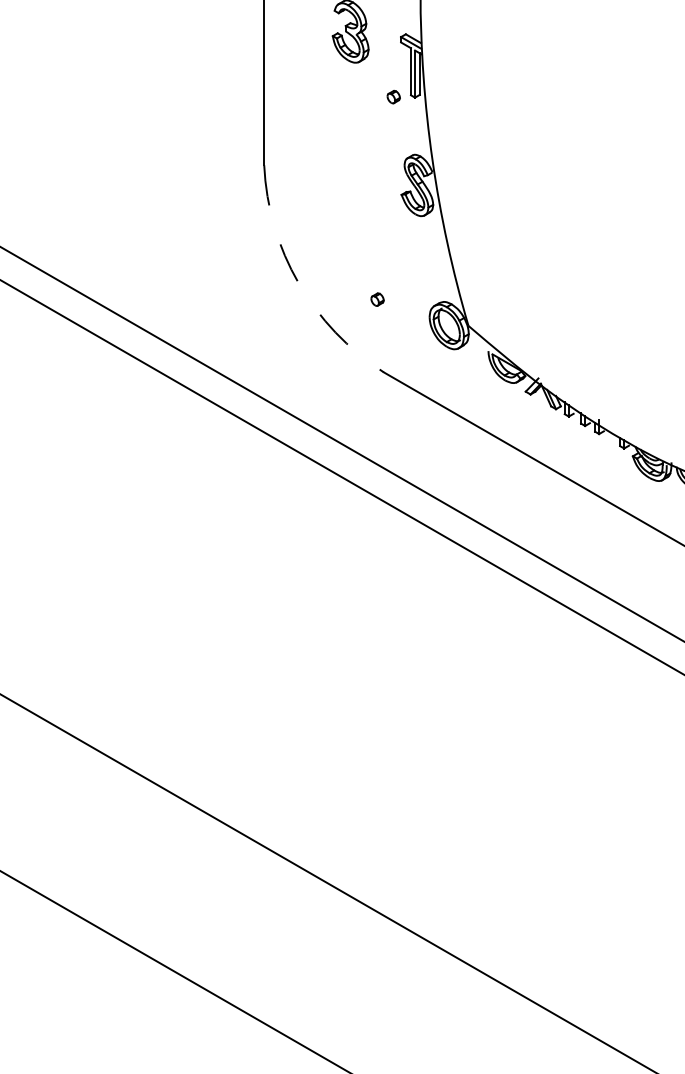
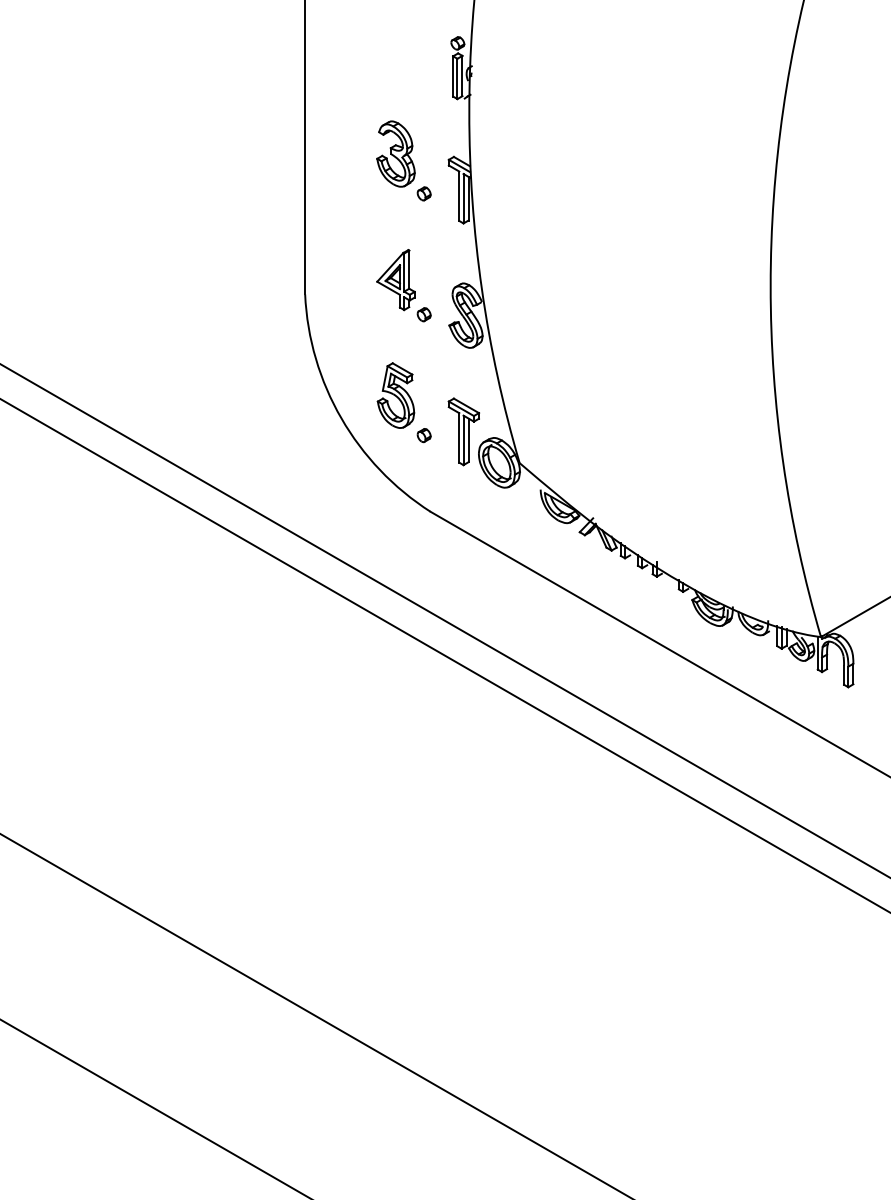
part: (393, 96) -> (423, 193), moved
part: (357, 156) -> (403, 285), added
part: (350, 261) -> (395, 395), added
arc: (298, 283) -> (341, 418), dashed -> solid
part: (414, 295) -> (463, 431), added

